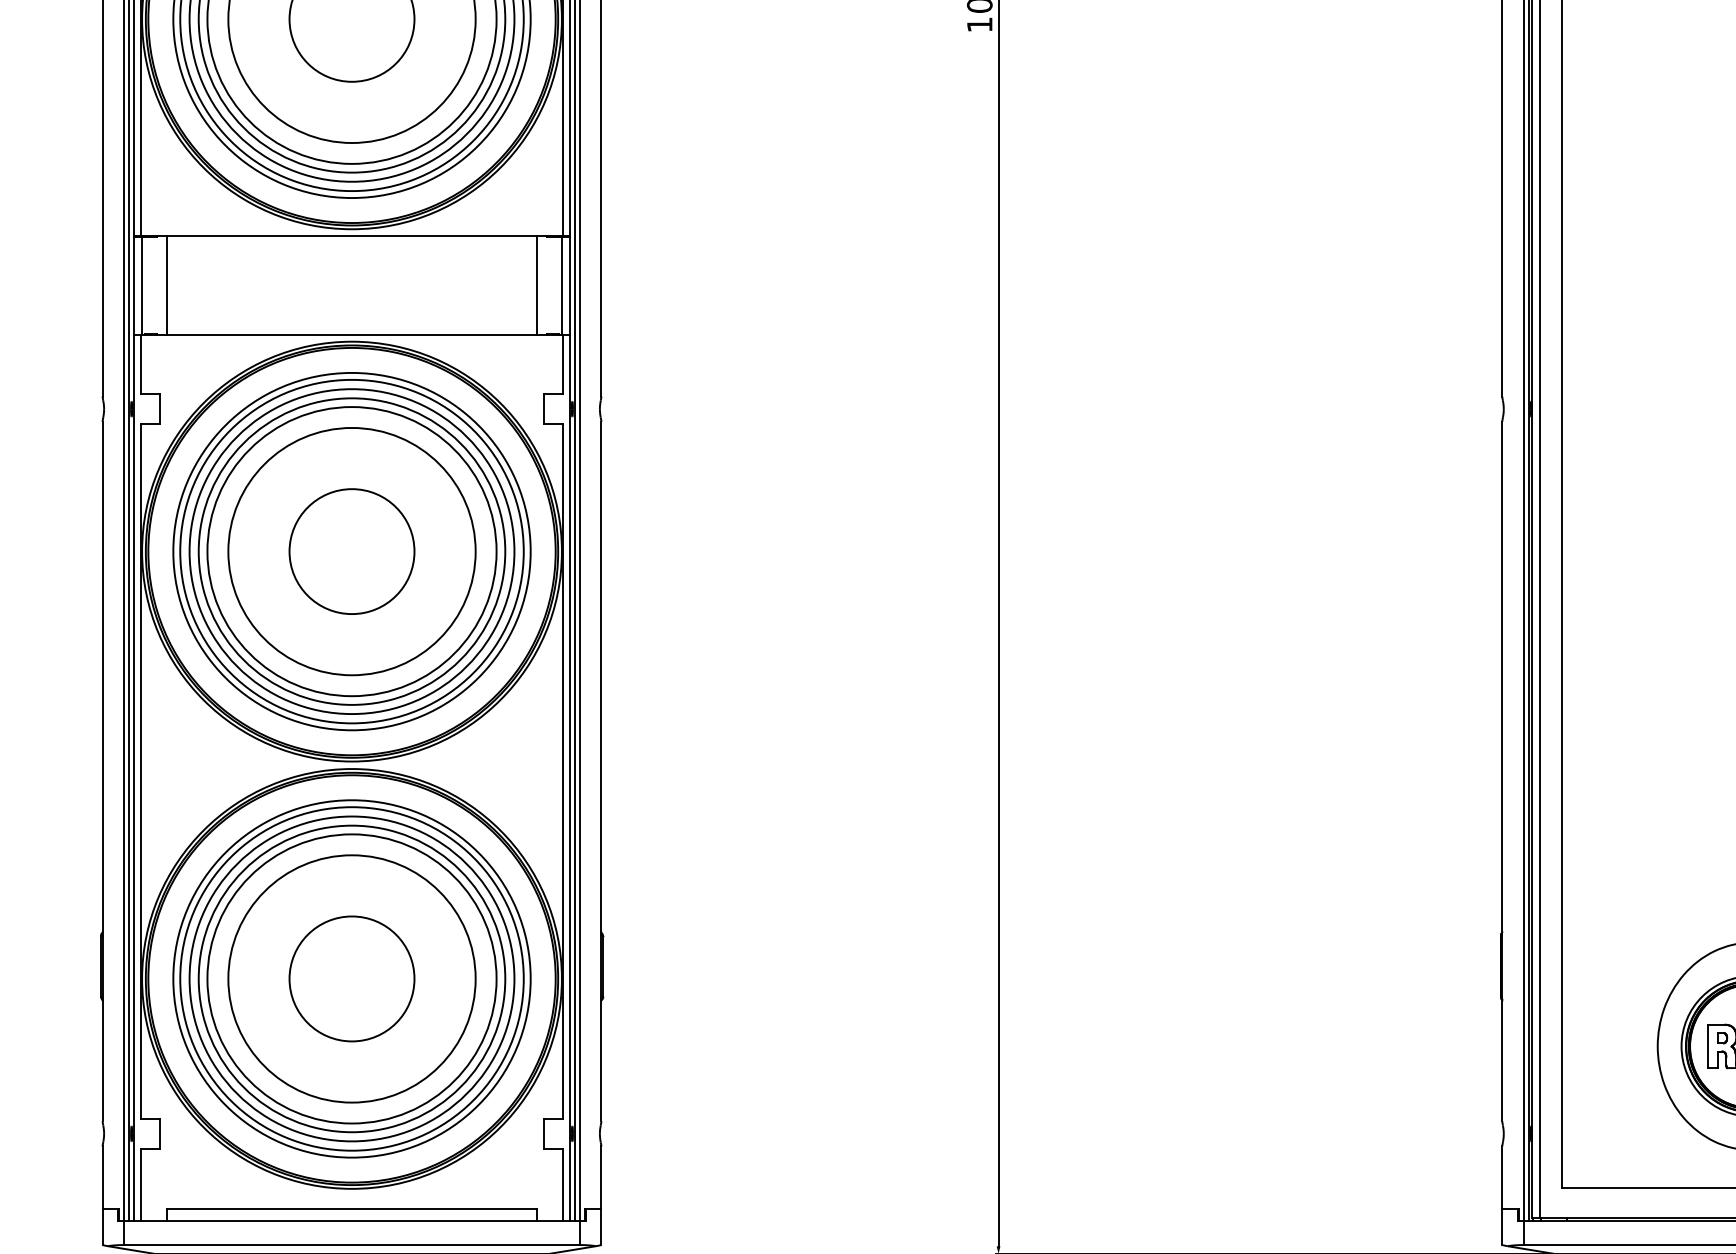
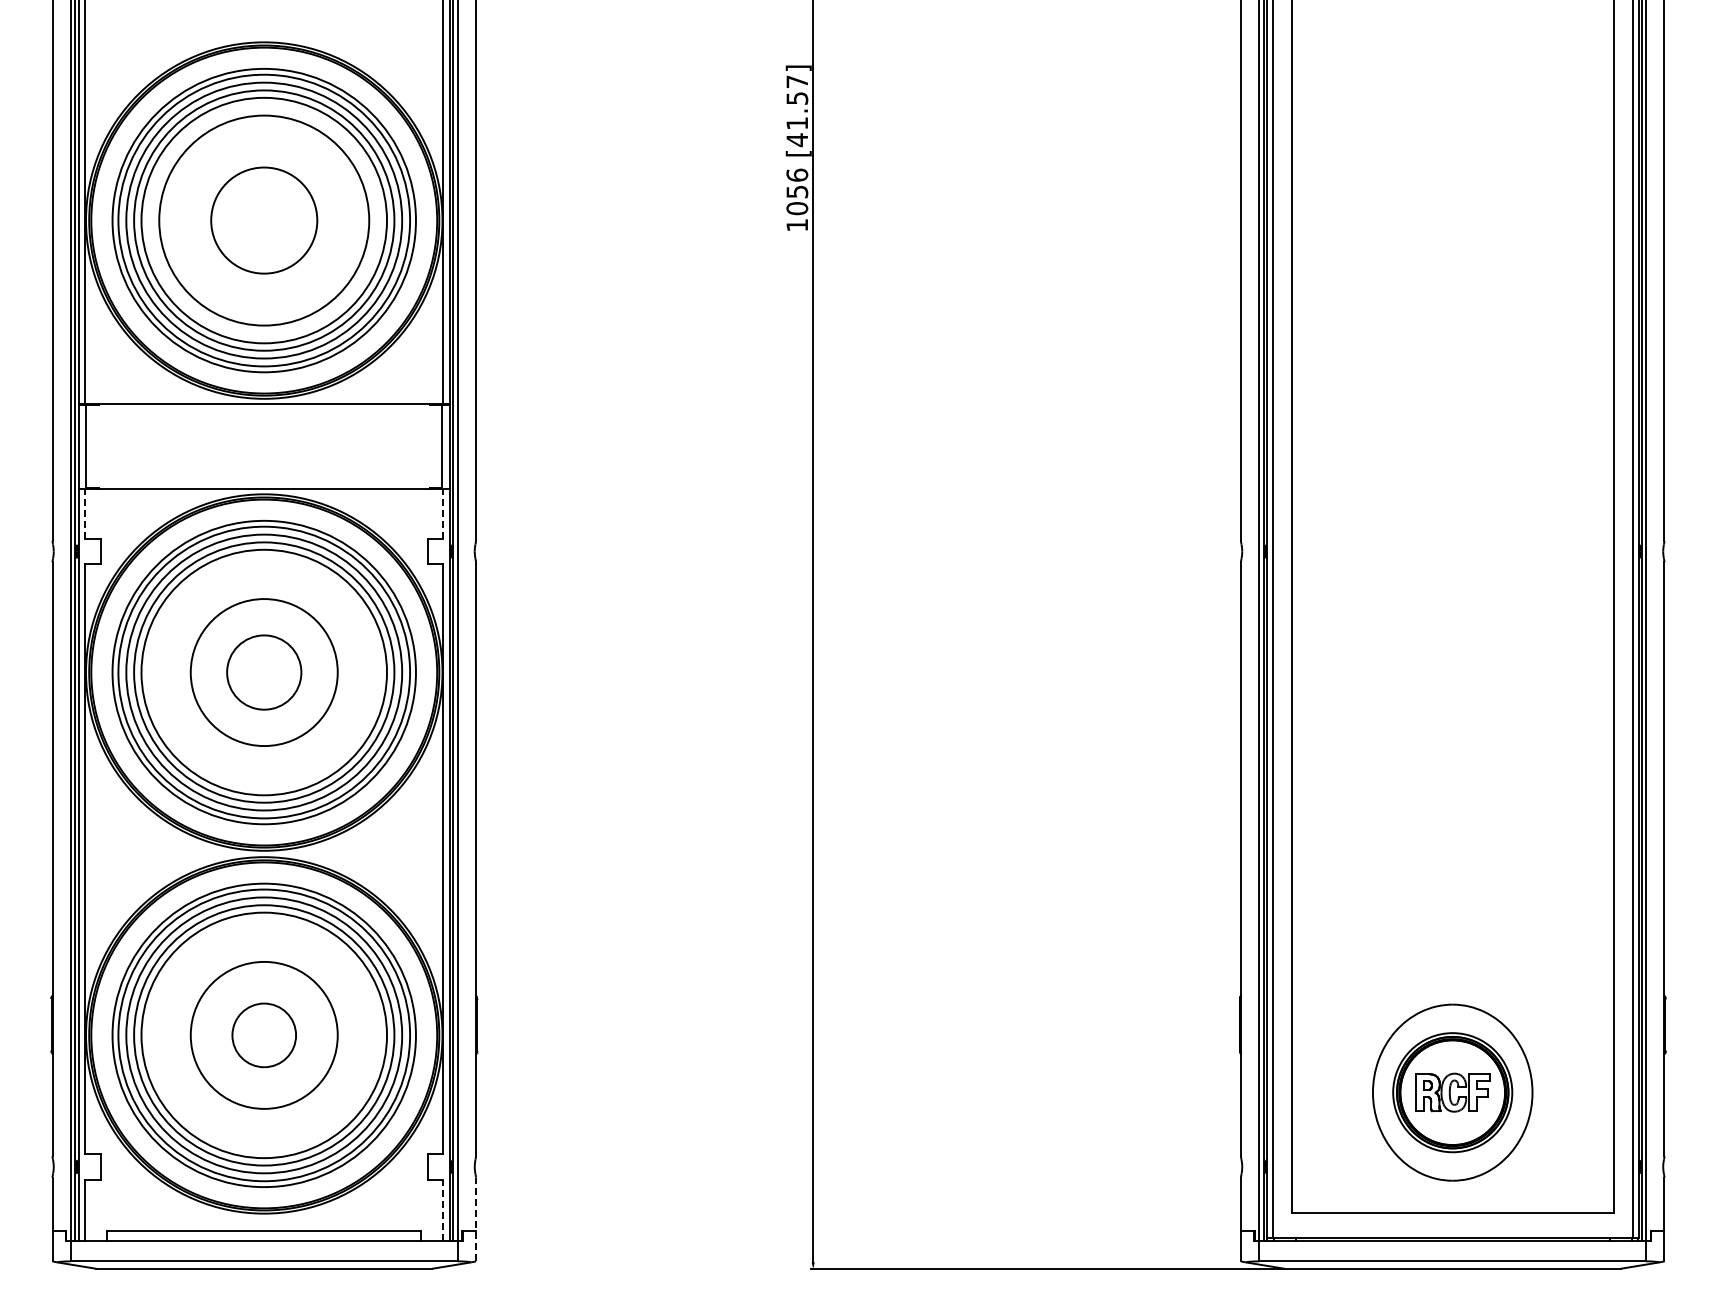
line: (167, 285) -> (107, 446), removed
line: (537, 285) -> (421, 446), removed
line: (141, 364) -> (85, 513), solid -> dashed
line: (563, 364) -> (443, 513), solid -> dashed
circle: (352, 551) -> (264, 672), size x0.7
circle: (352, 551) -> (264, 672), size x0.7
circle: (352, 979) -> (264, 1035), size x0.6
circle: (352, 979) -> (264, 1035), size x0.7
line: (563, 1185) -> (443, 1210), solid -> dashed
line: (601, 1195) -> (476, 1219), solid -> dashed

